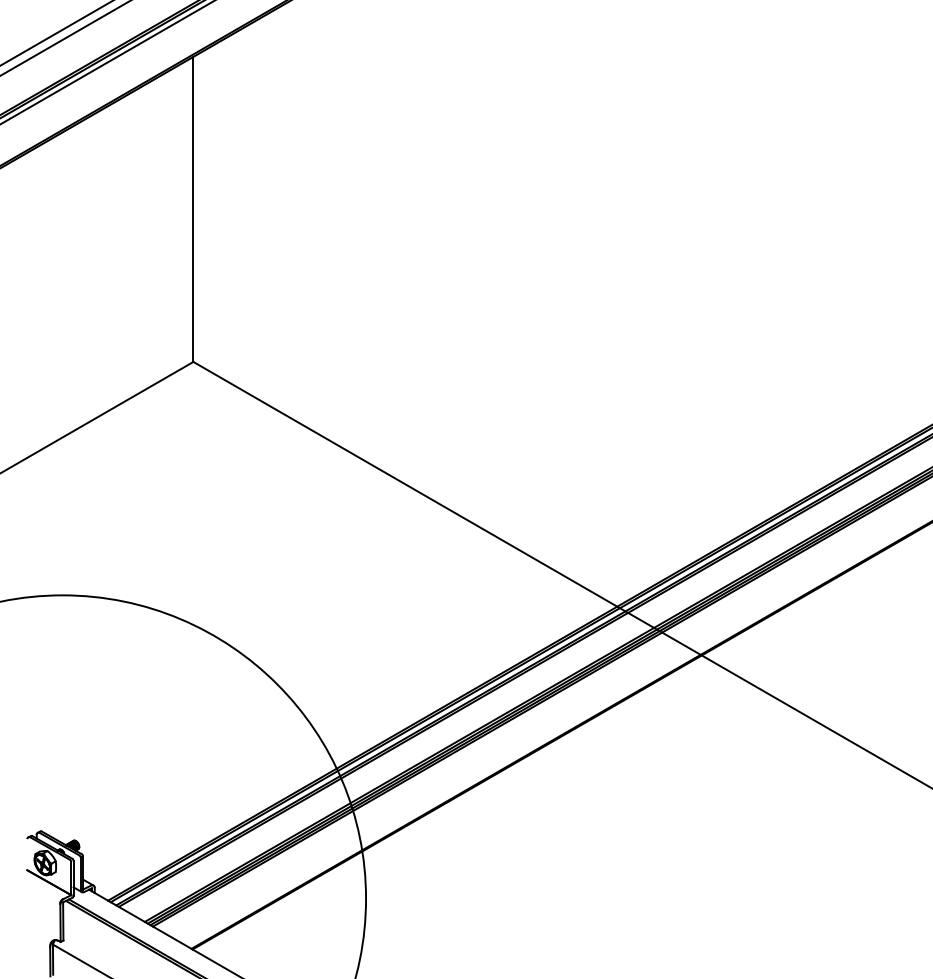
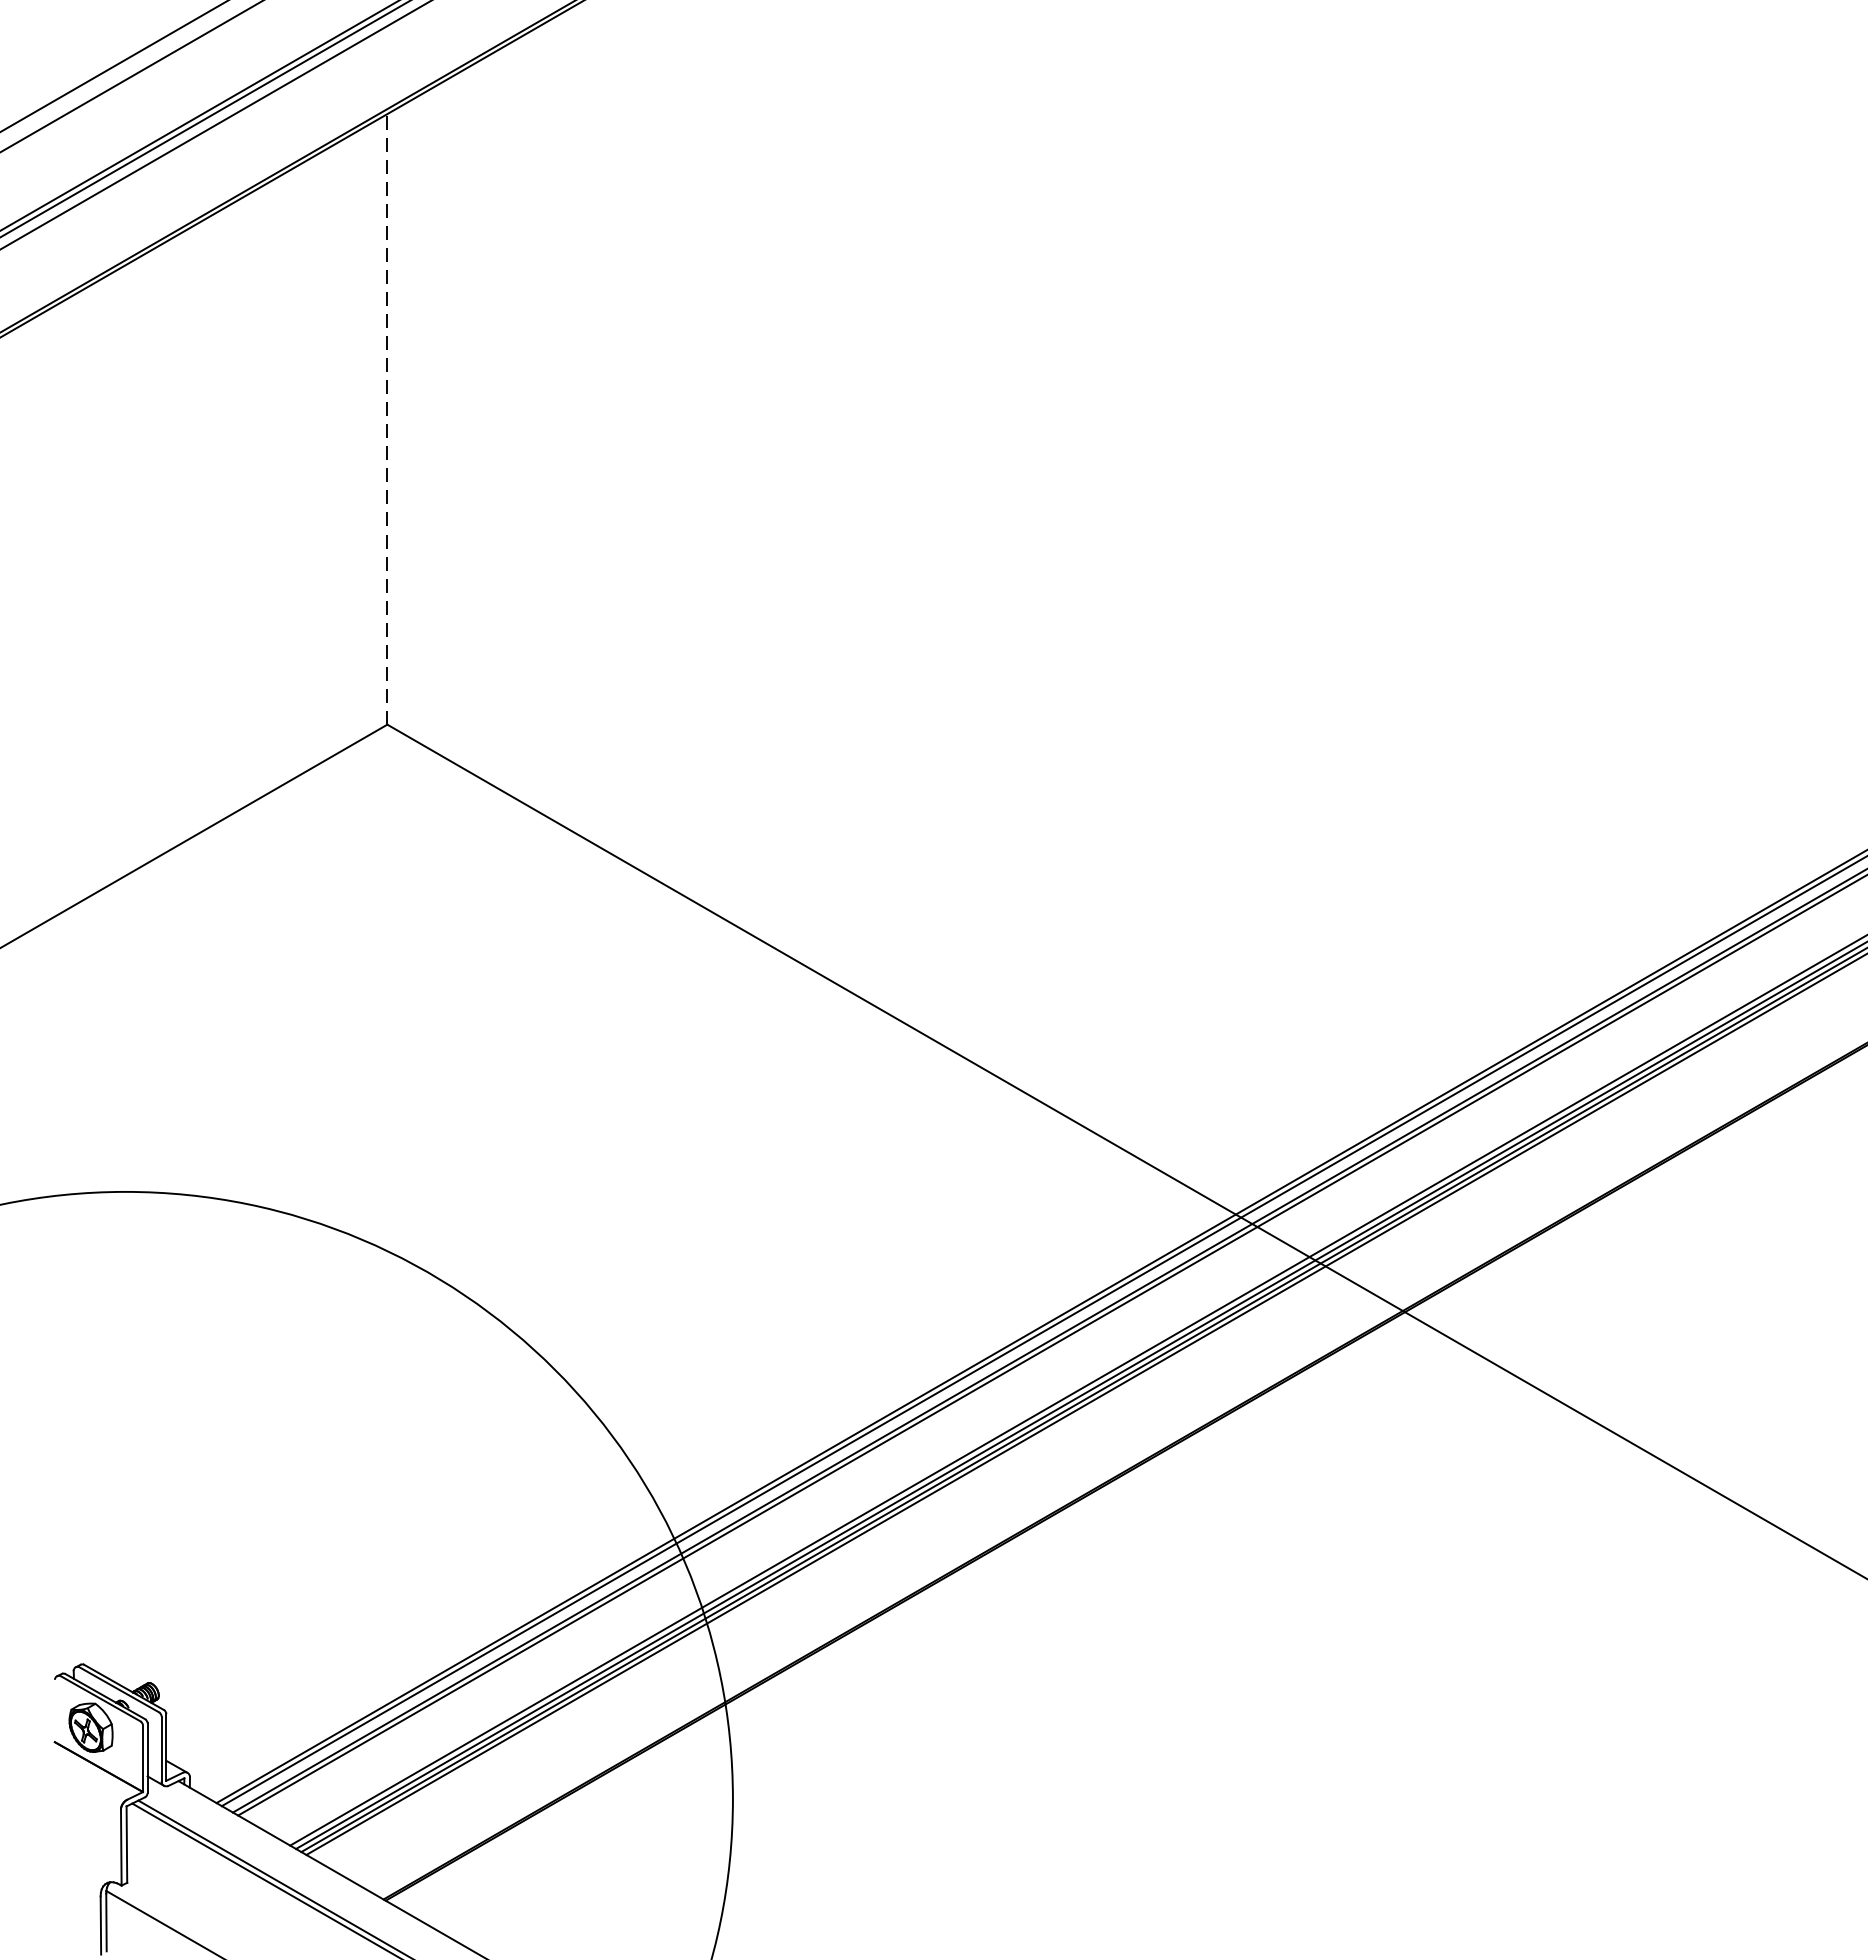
line: (193, 208) -> (387, 417), solid -> dashed

